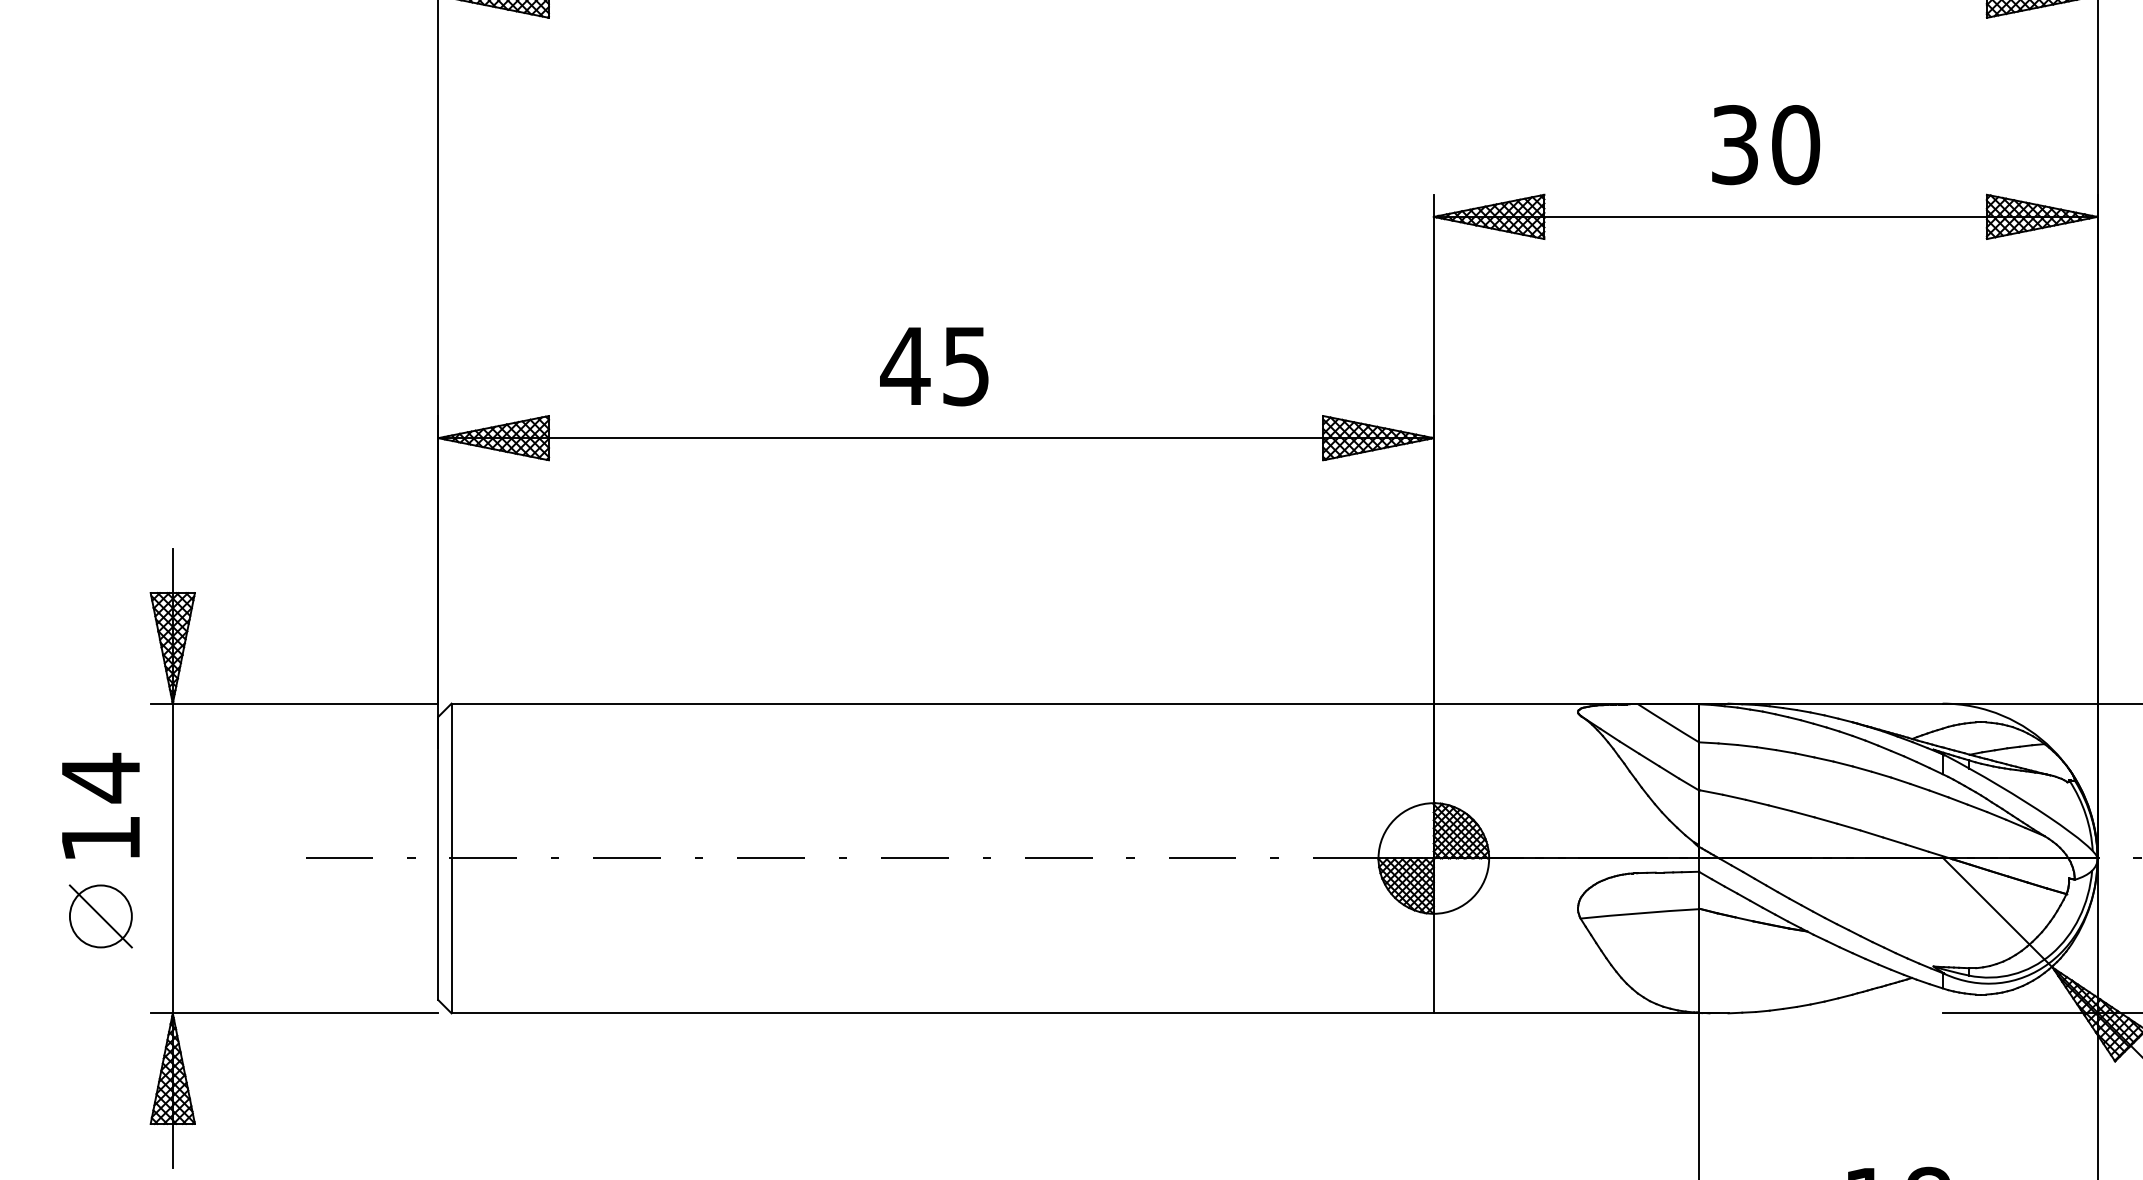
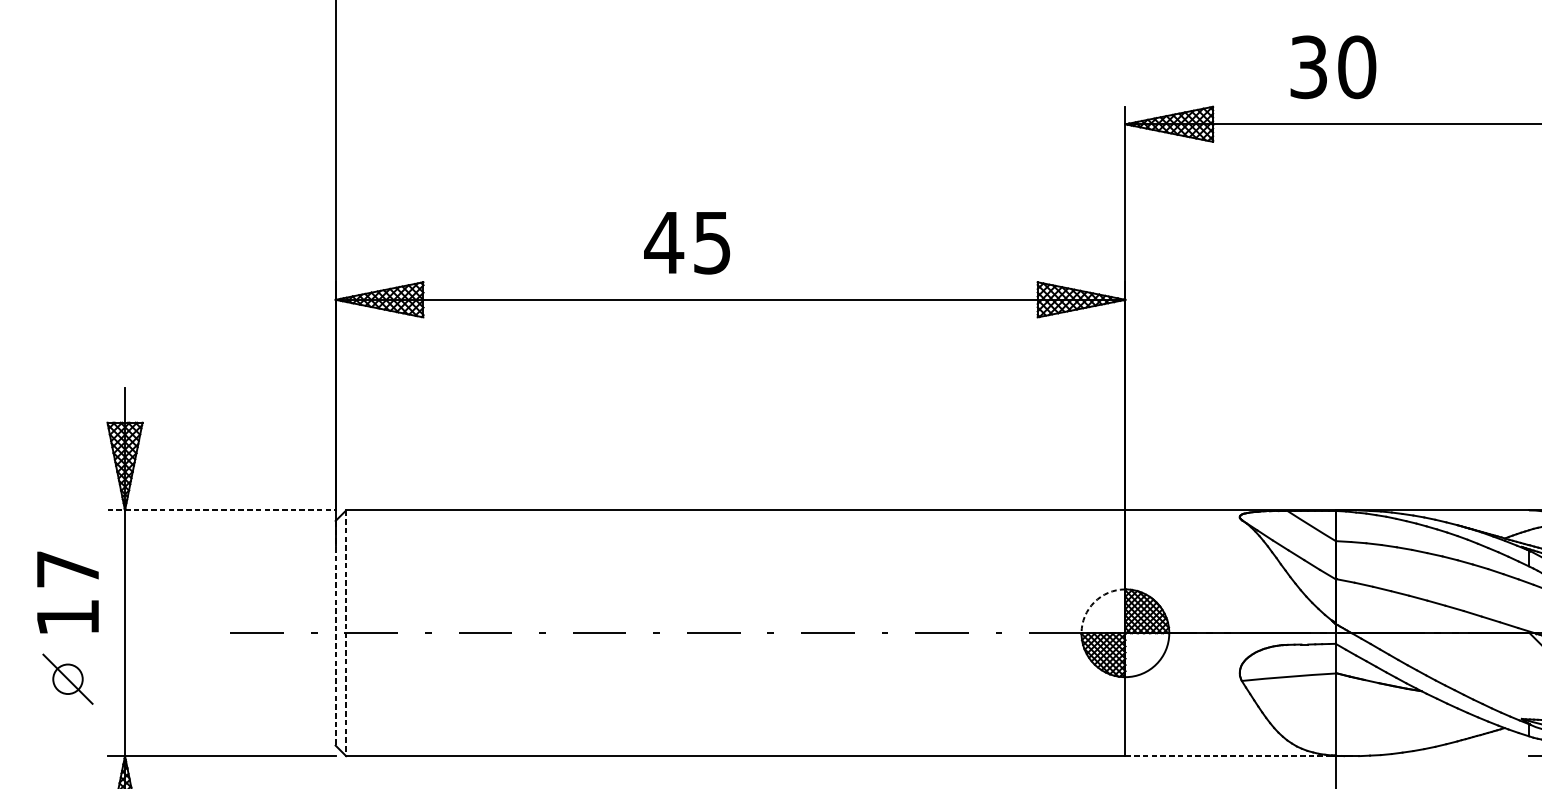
text: (1766, 145) -> (1333, 67), moved
text: (934, 366) -> (687, 242), moved
line: (294, 703) -> (221, 510), solid -> dashed
text: (100, 777) -> (67, 569), 14 -> 17
arc: (1394, 819) -> (1094, 602), solid -> dashed
line: (438, 858) -> (335, 633), solid -> dashed
line: (451, 858) -> (346, 633), solid -> dashed
circle: (100, 916) -> (67, 679), size x0.6
line: (1566, 1013) -> (1230, 756), solid -> dashed

